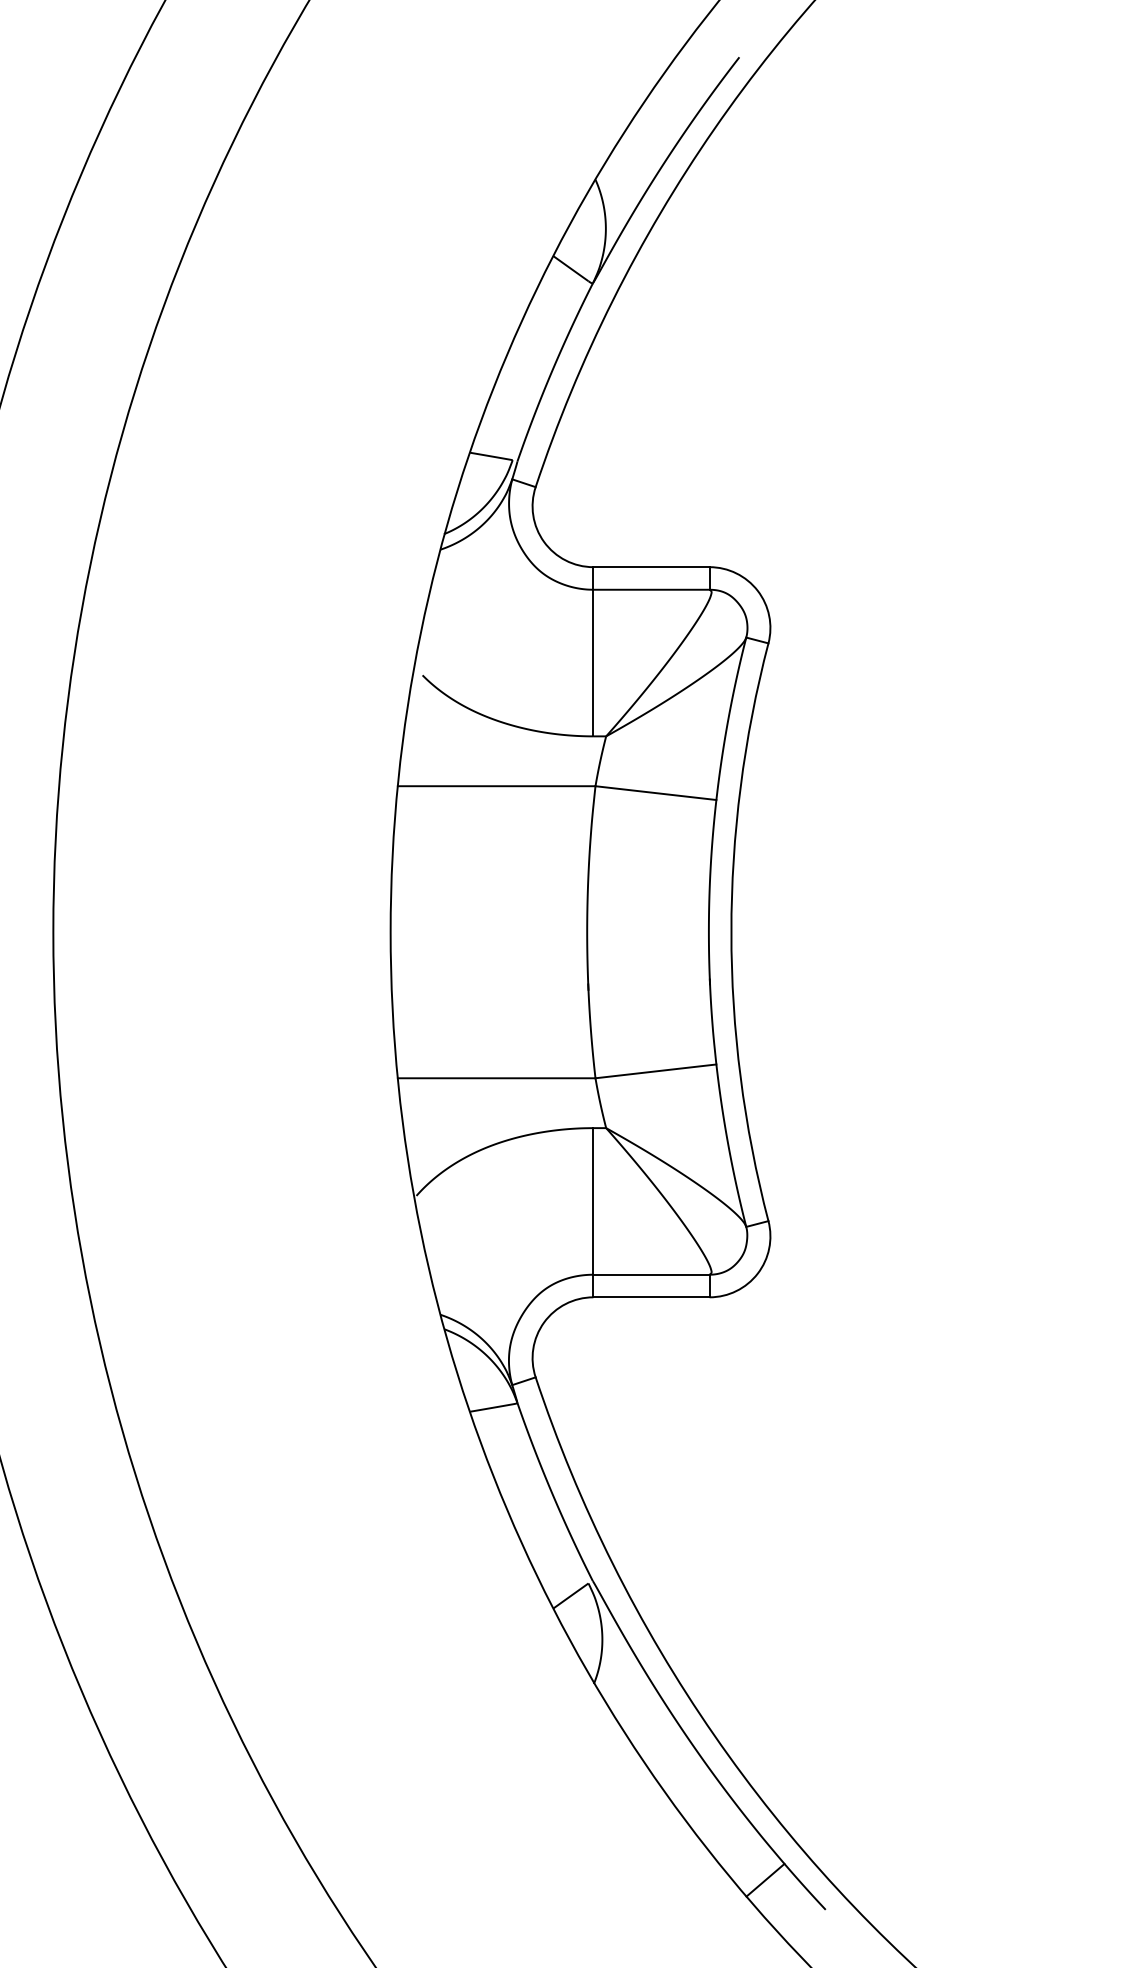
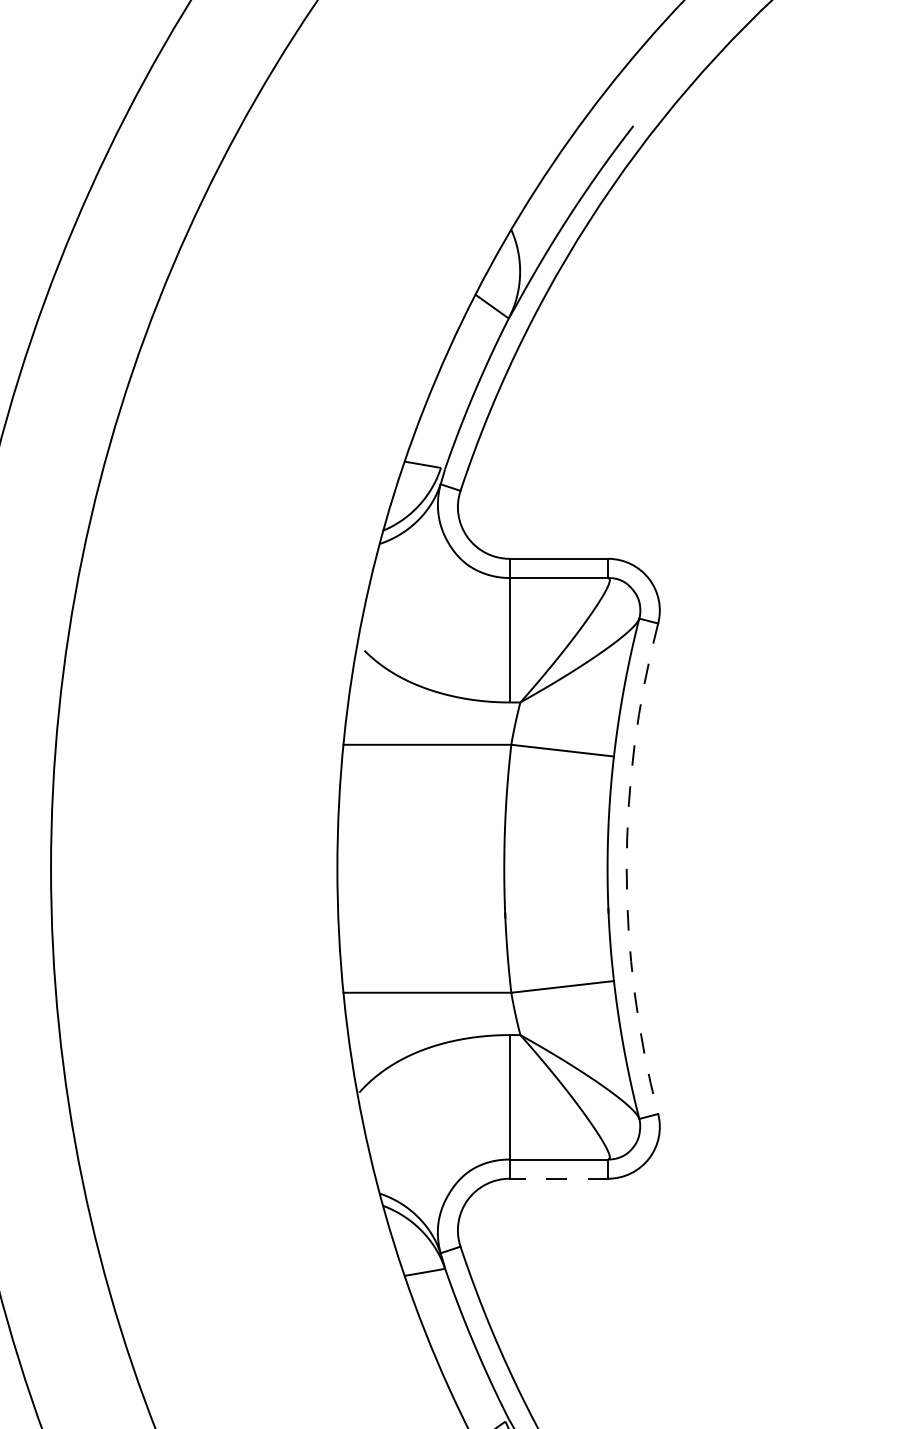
arc: (731, 932) -> (626, 868), solid -> dashed
line: (651, 1297) -> (558, 1178), solid -> dashed

